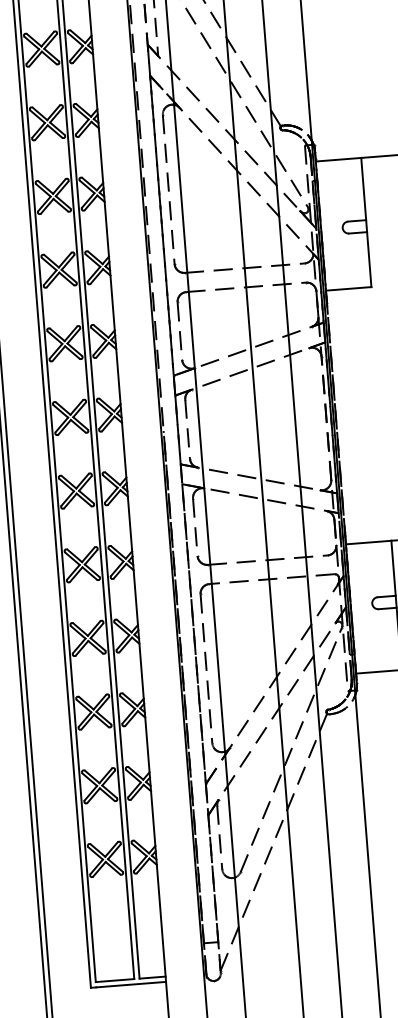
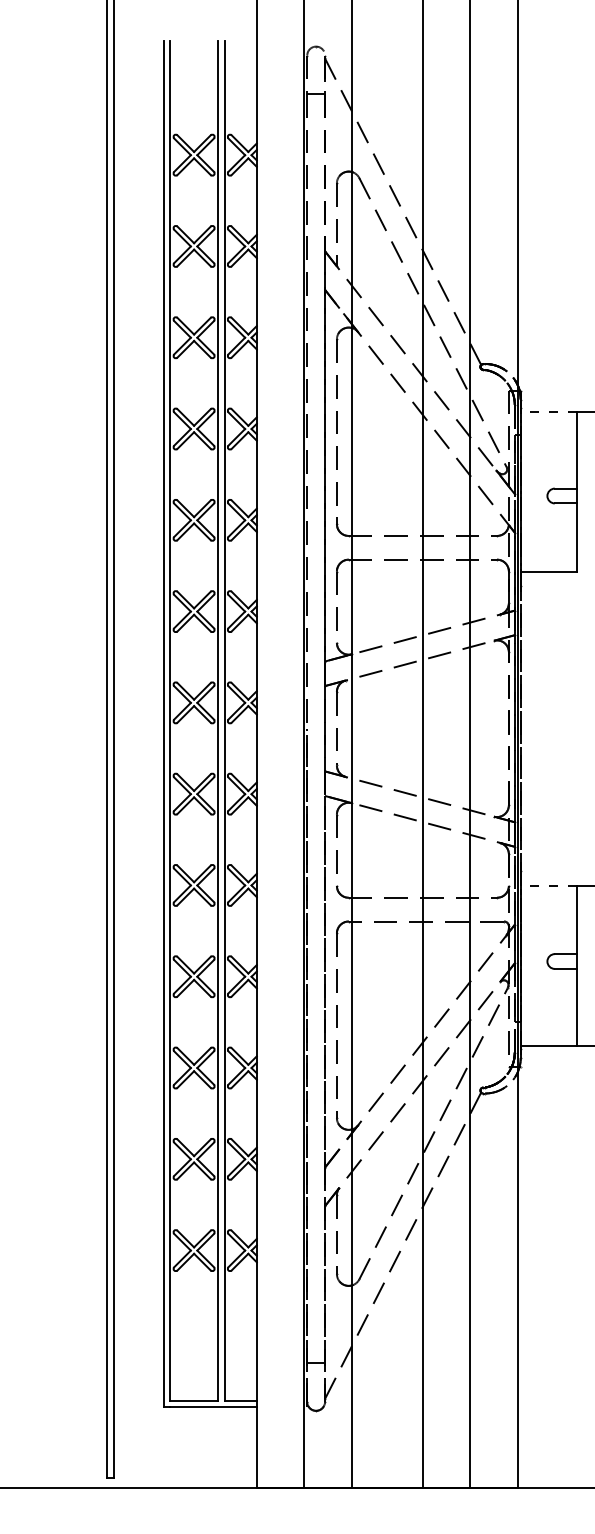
line: (338, 159) -> (548, 411), solid -> dashed
line: (368, 542) -> (548, 885), solid -> dashed

